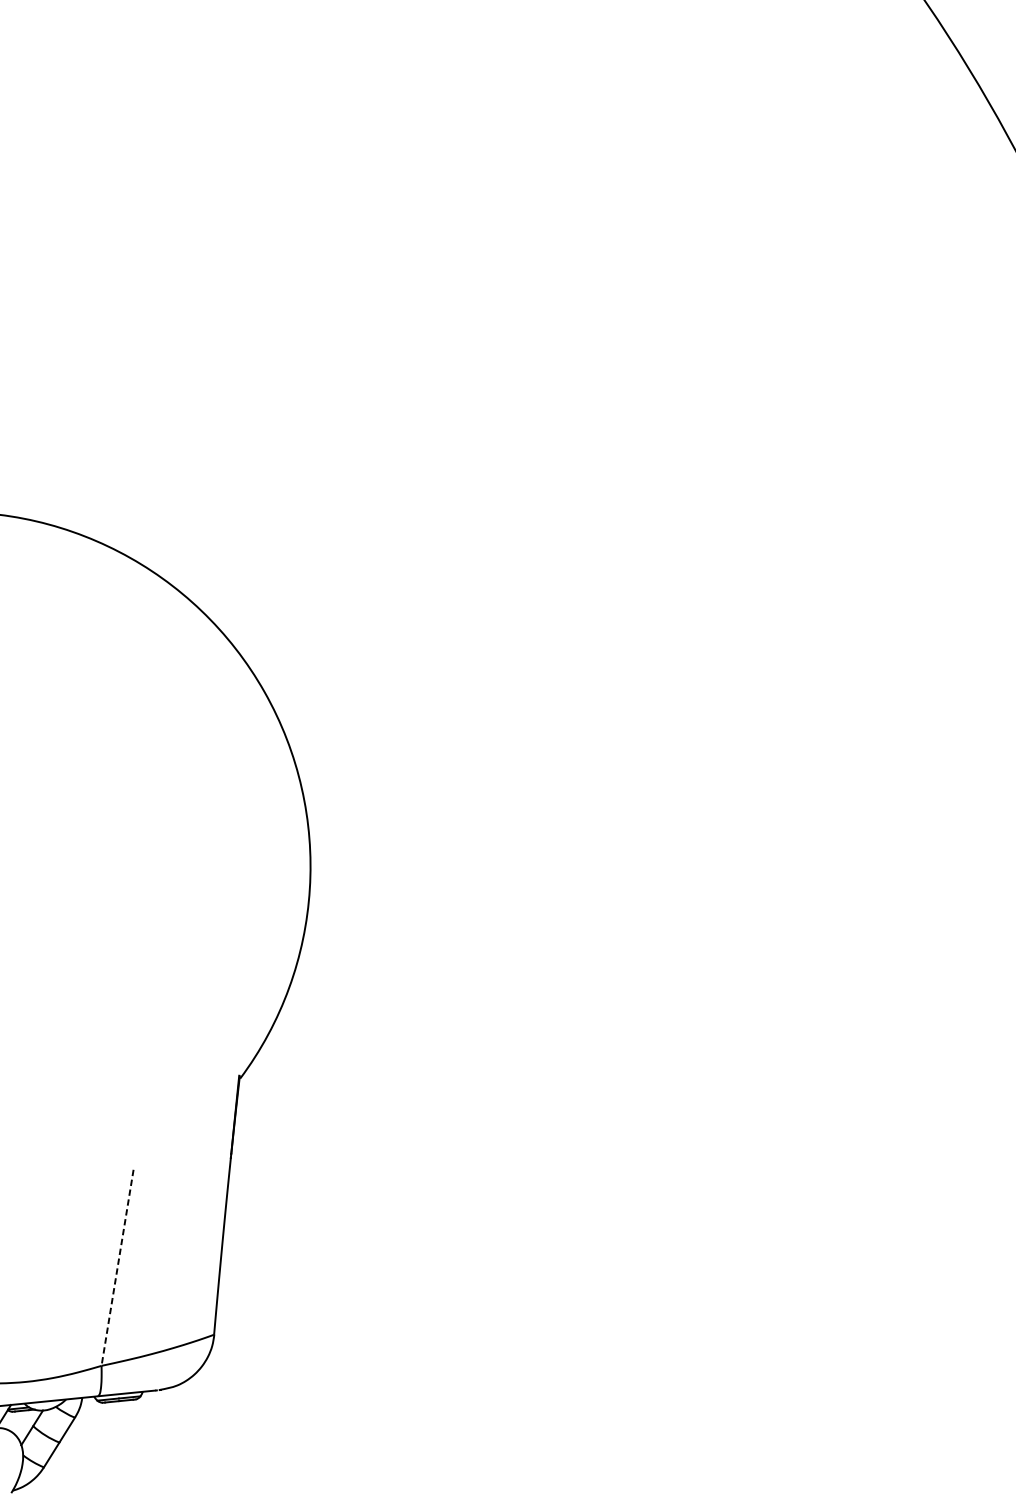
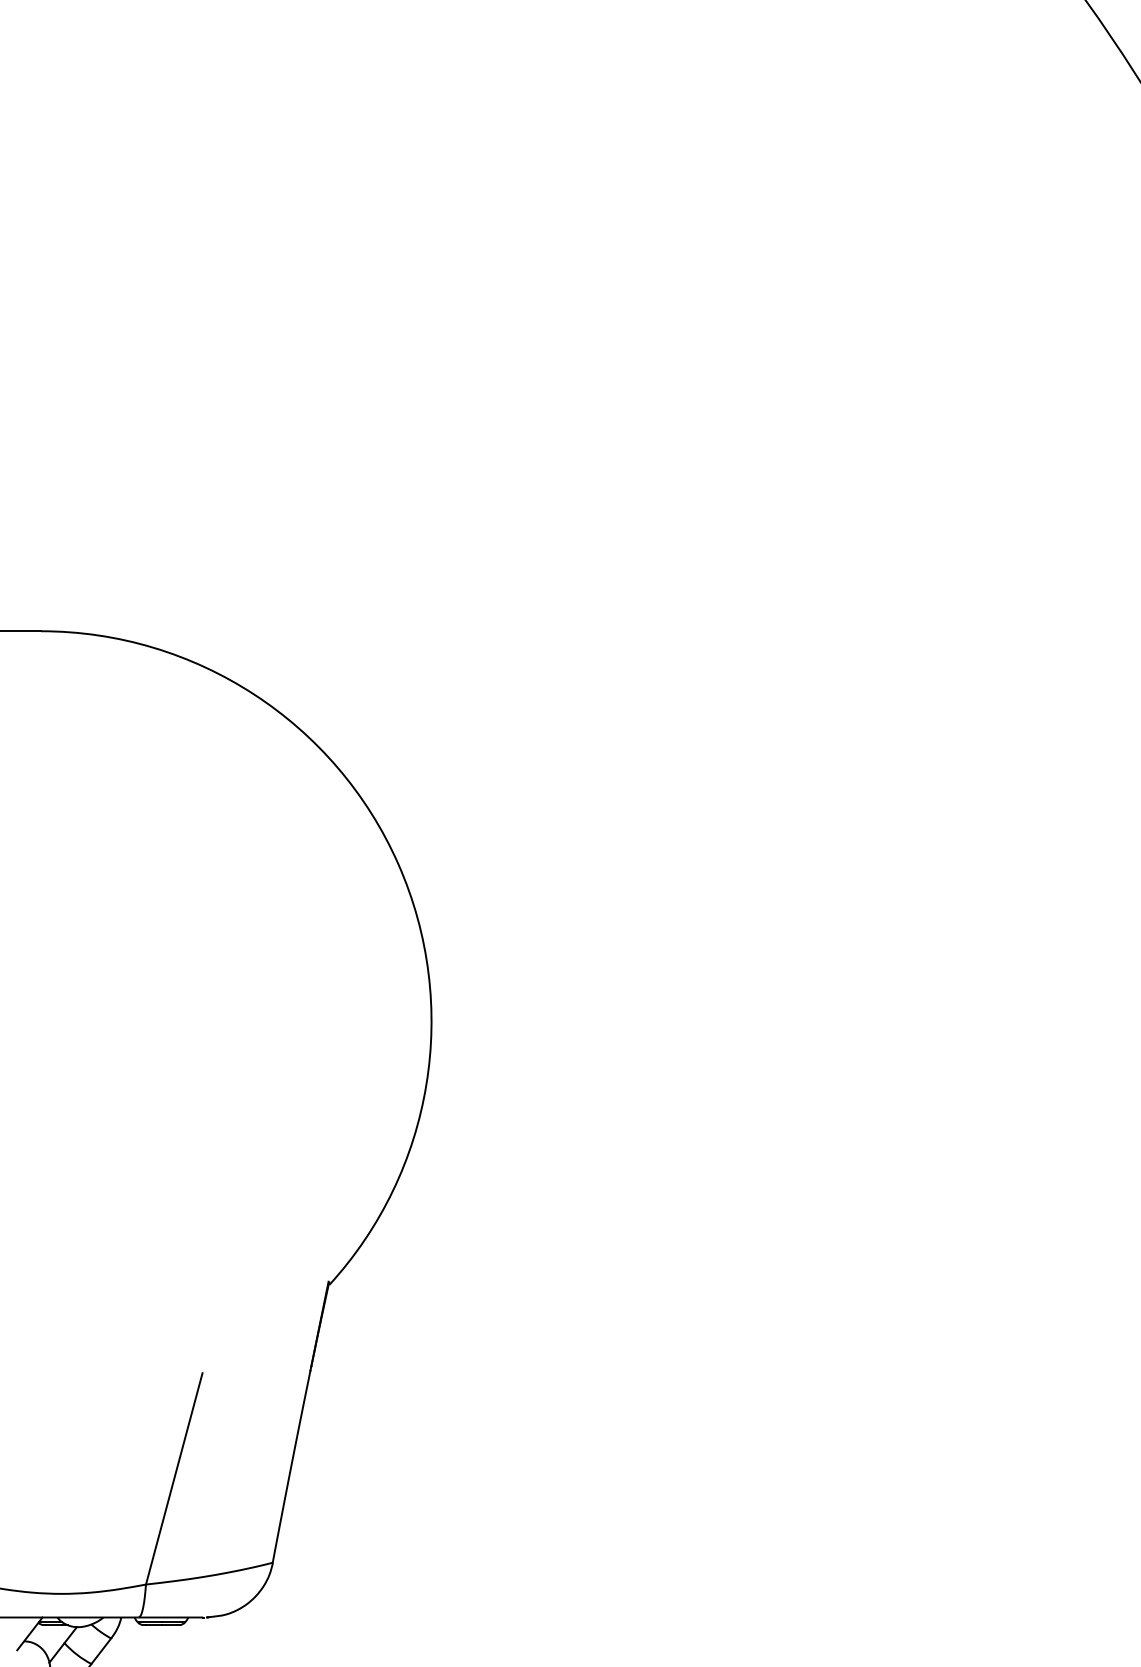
line: (117, 1268) -> (174, 1479), dashed -> solid

